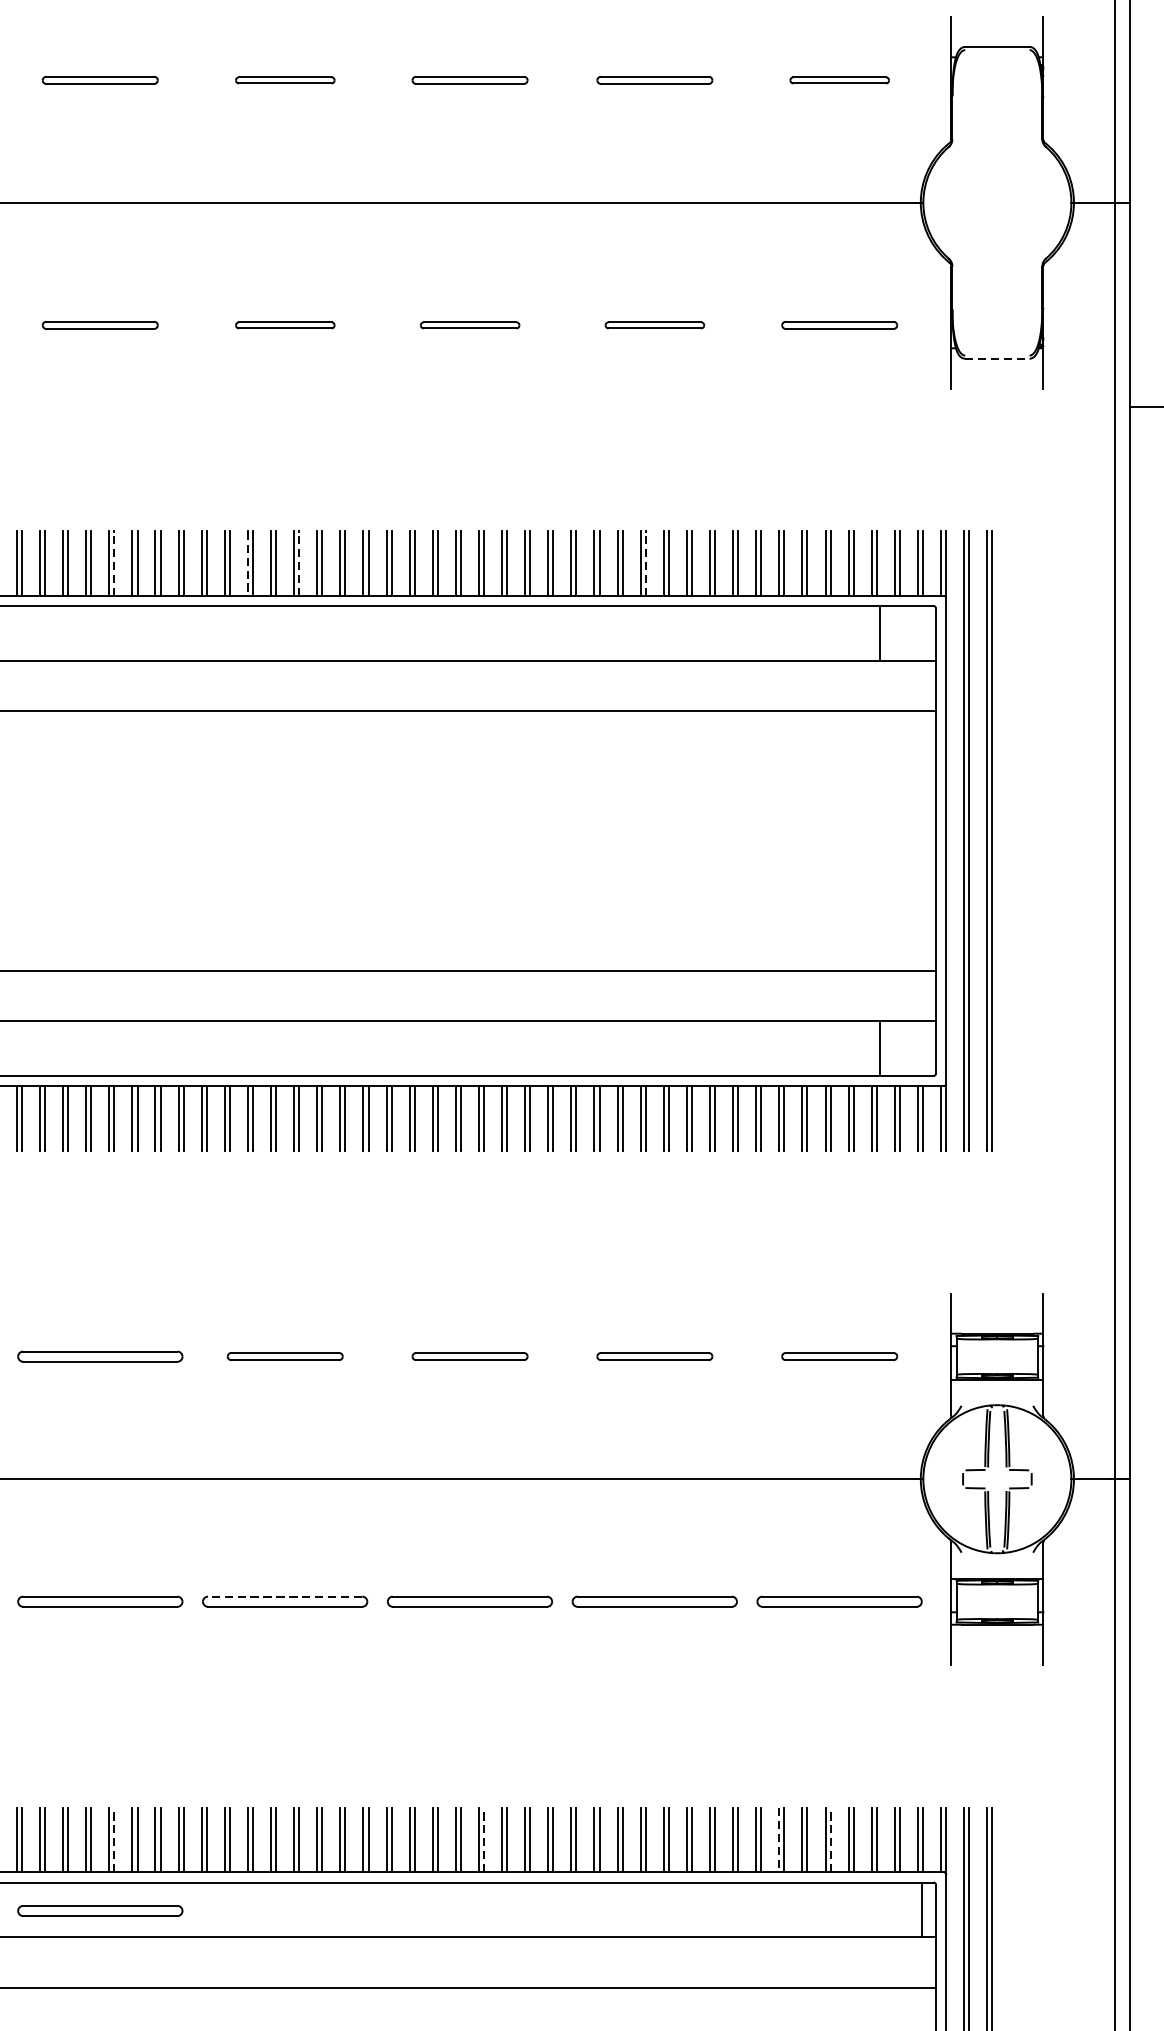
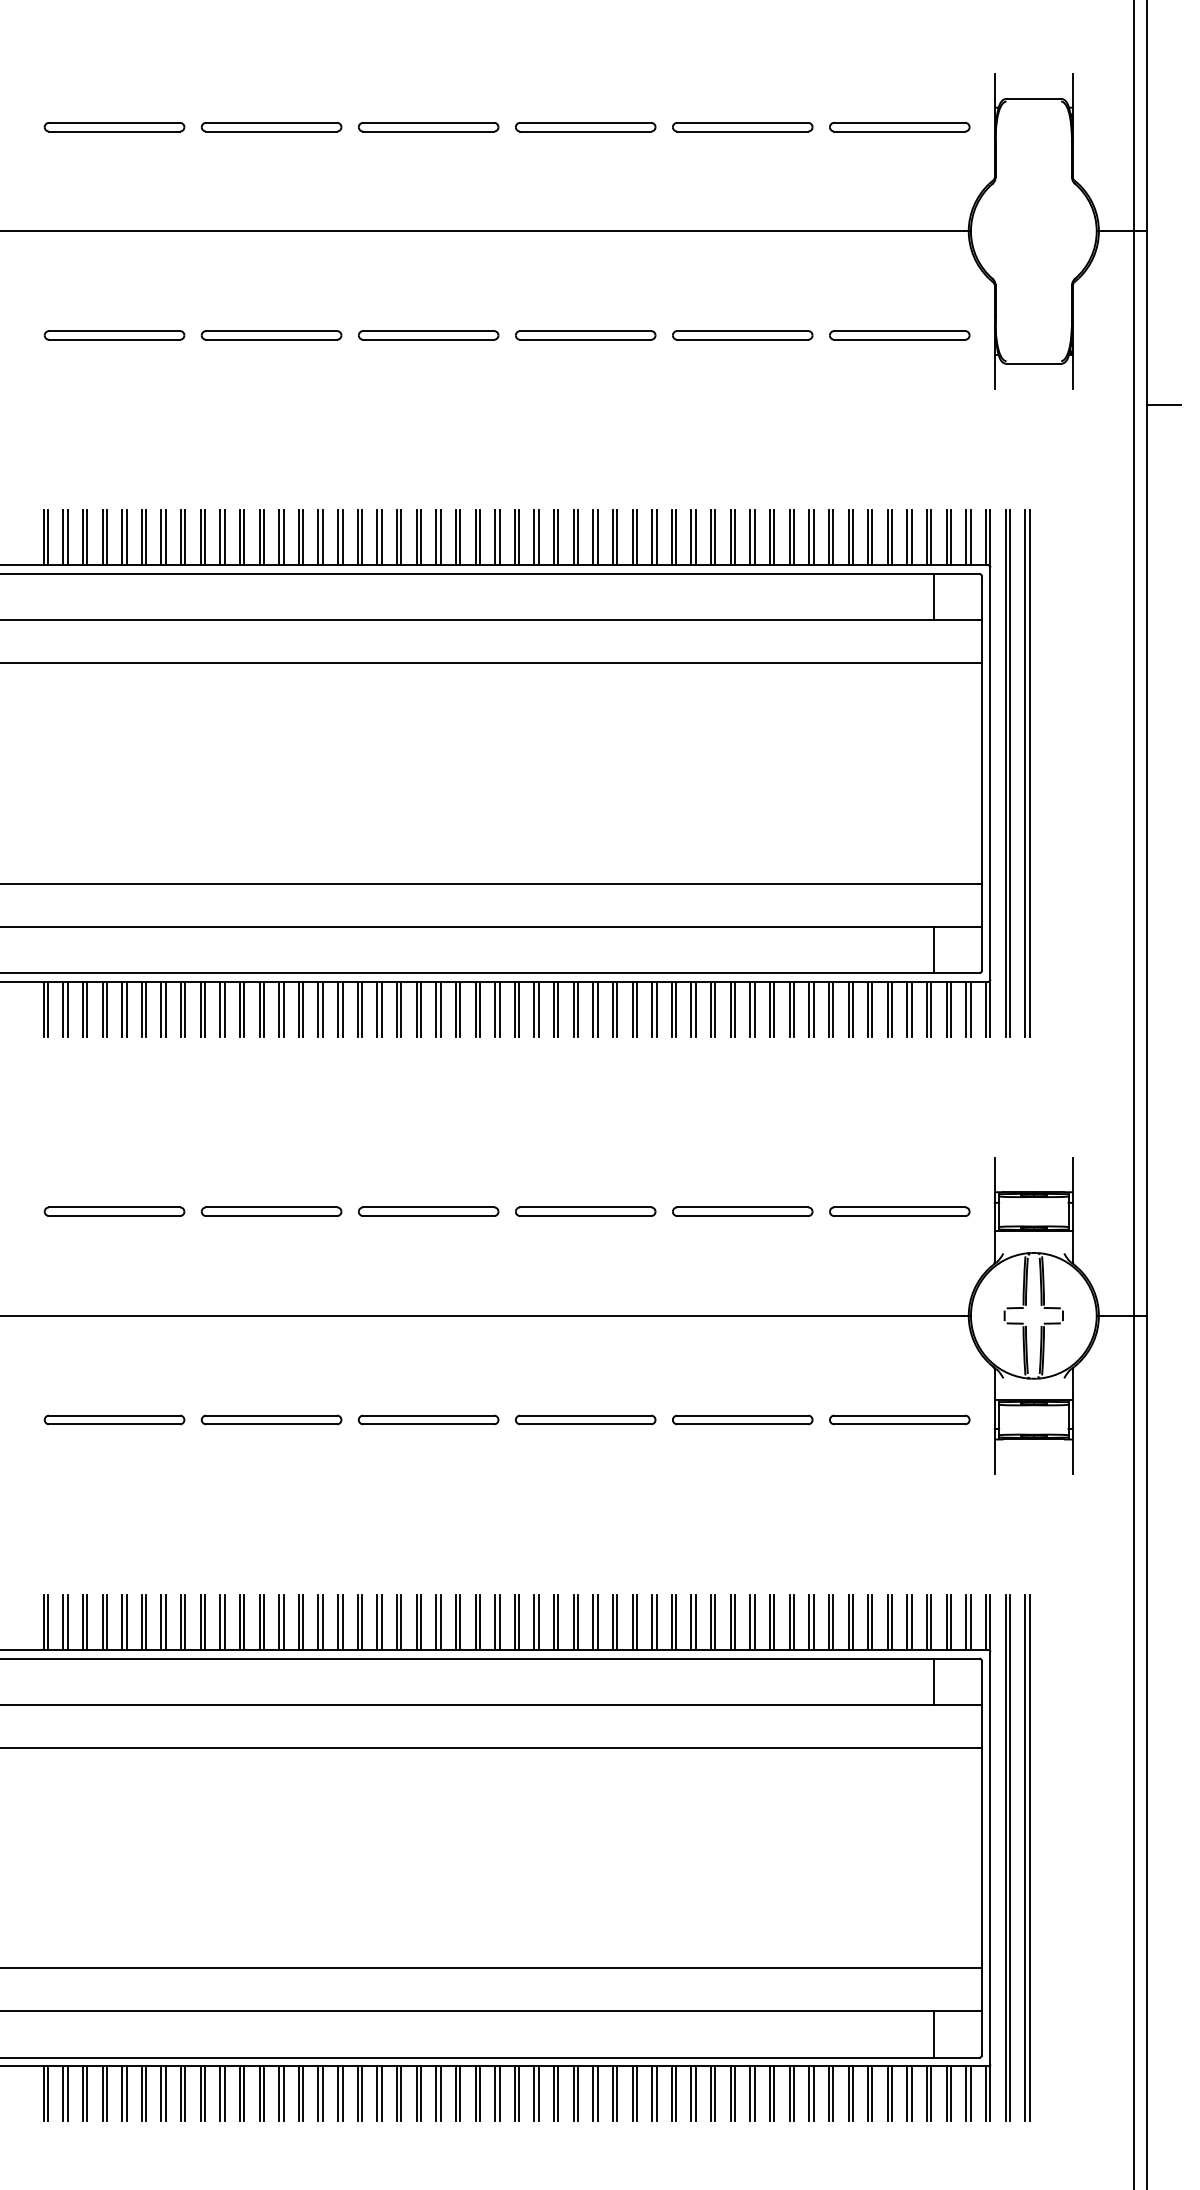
part: (100, 80) -> (271, 127), size x1.43
part: (284, 80) -> (428, 127), size x1.67
part: (469, 80) -> (585, 127), size x1.43
part: (654, 80) -> (742, 127), size x1.43
part: (839, 80) -> (899, 127), size x1.67
part: (100, 325) -> (271, 335), size x1.43
part: (284, 325) -> (428, 335), size x1.67
part: (469, 325) -> (585, 335), size x1.67
part: (654, 325) -> (742, 335), size x1.67
part: (839, 325) -> (899, 335), size x1.43
line: (998, 358) -> (1034, 363), dashed -> solid
line: (114, 563) -> (283, 537), dashed -> solid
line: (299, 563) -> (440, 537), dashed -> solid
line: (646, 563) -> (735, 537), dashed -> solid
line: (247, 564) -> (396, 538), dashed -> solid
part: (284, 1356) -> (428, 1211), size x1.43
part: (469, 1356) -> (585, 1211), size x1.43
part: (654, 1356) -> (742, 1211), size x1.43
part: (839, 1356) -> (899, 1211), size x1.43
line: (284, 1596) -> (428, 1415), dashed -> solid
line: (114, 1840) -> (283, 1622), dashed -> solid
line: (483, 1840) -> (597, 1622), dashed -> solid
line: (831, 1840) -> (892, 1622), dashed -> solid
line: (779, 1841) -> (848, 1623), dashed -> solid
line: (922, 1909) -> (934, 1681), moved
part: (100, 1910) -> (271, 1682), removed

